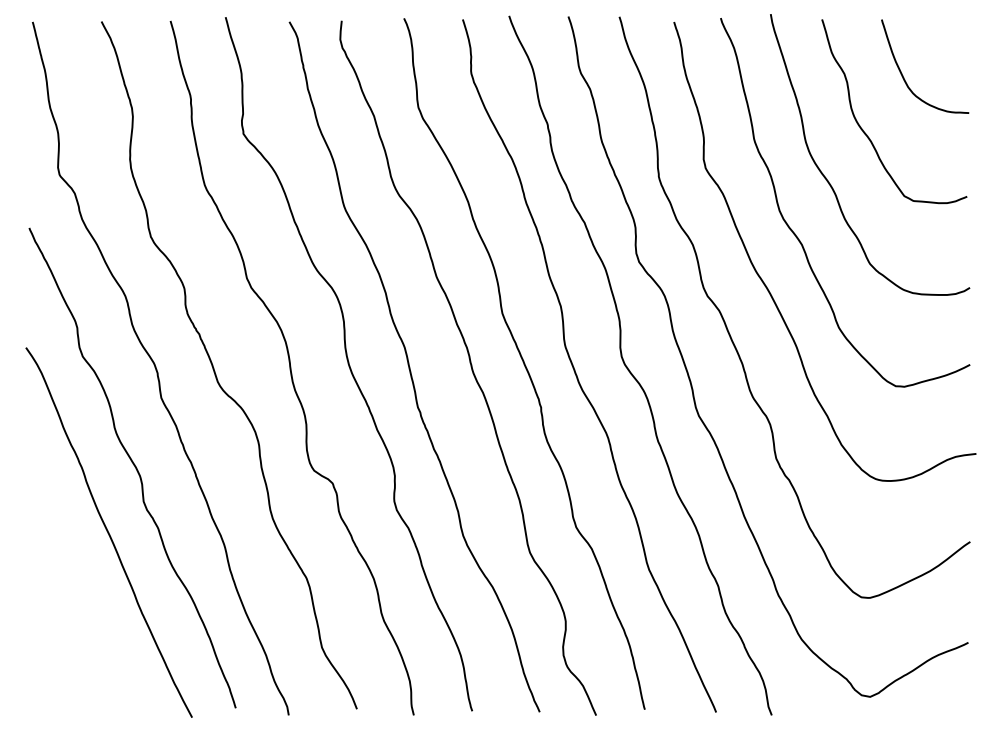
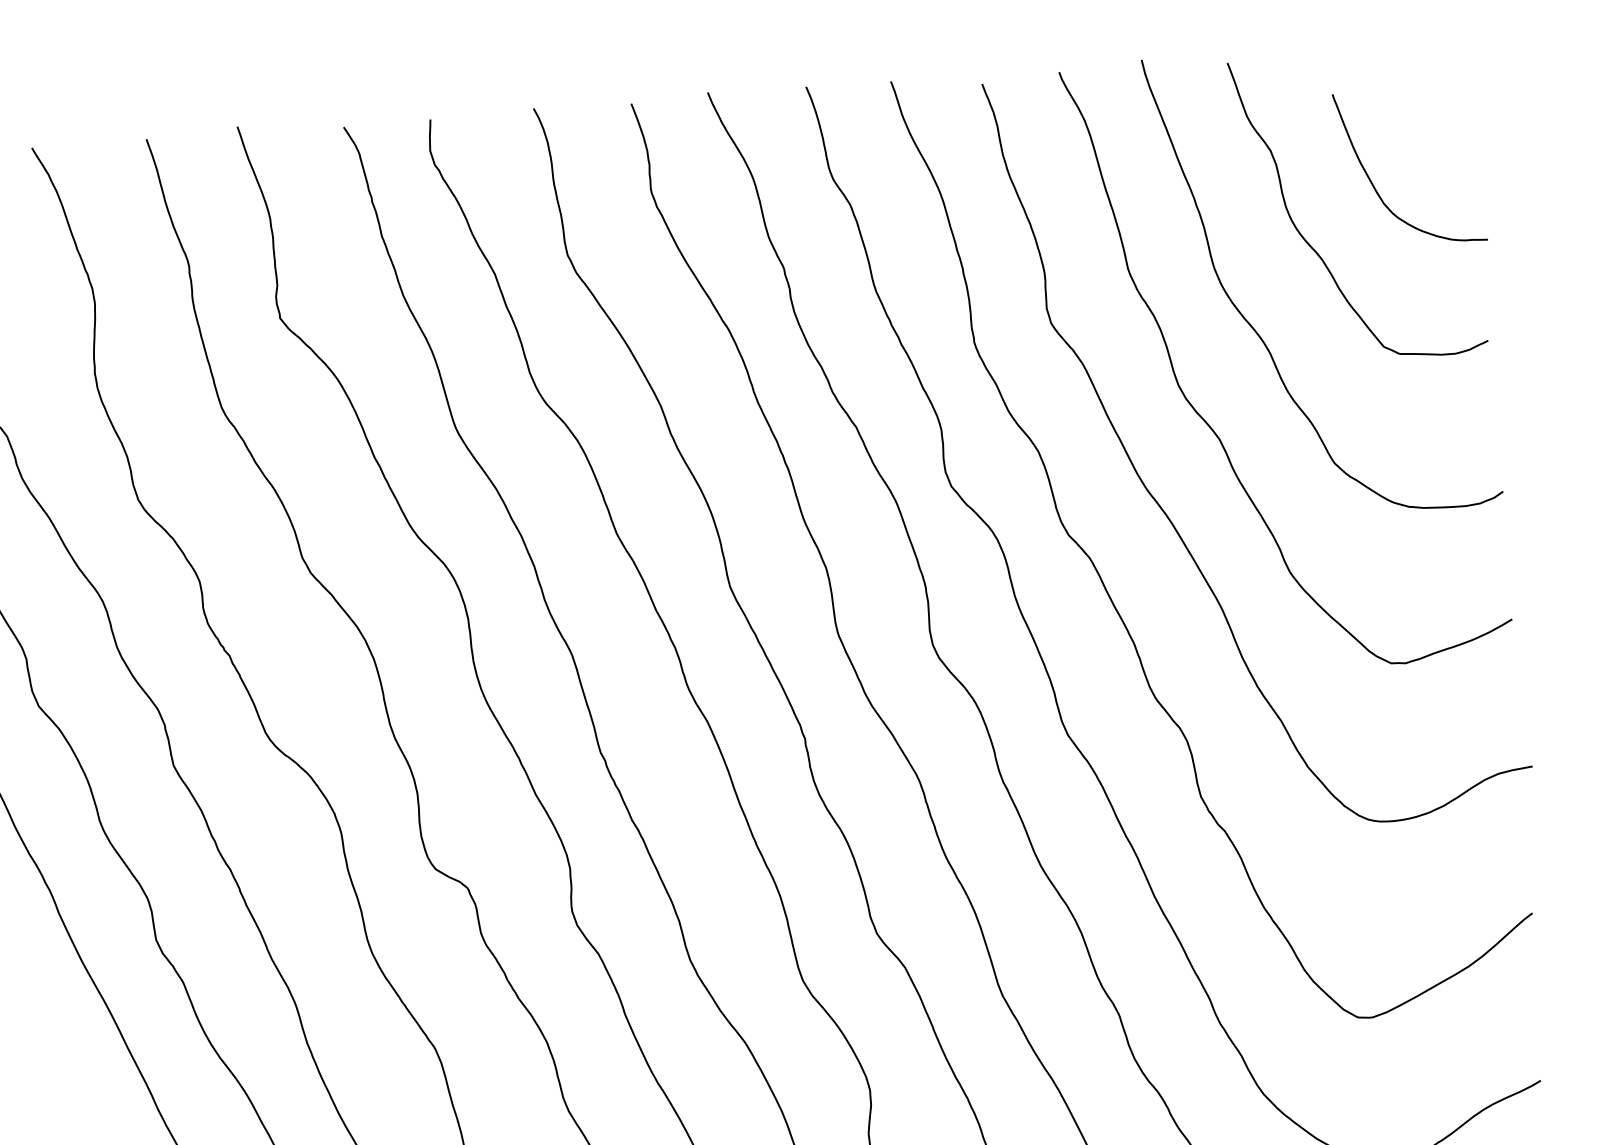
curve: (904, 77) -> (1376, 187), moved

